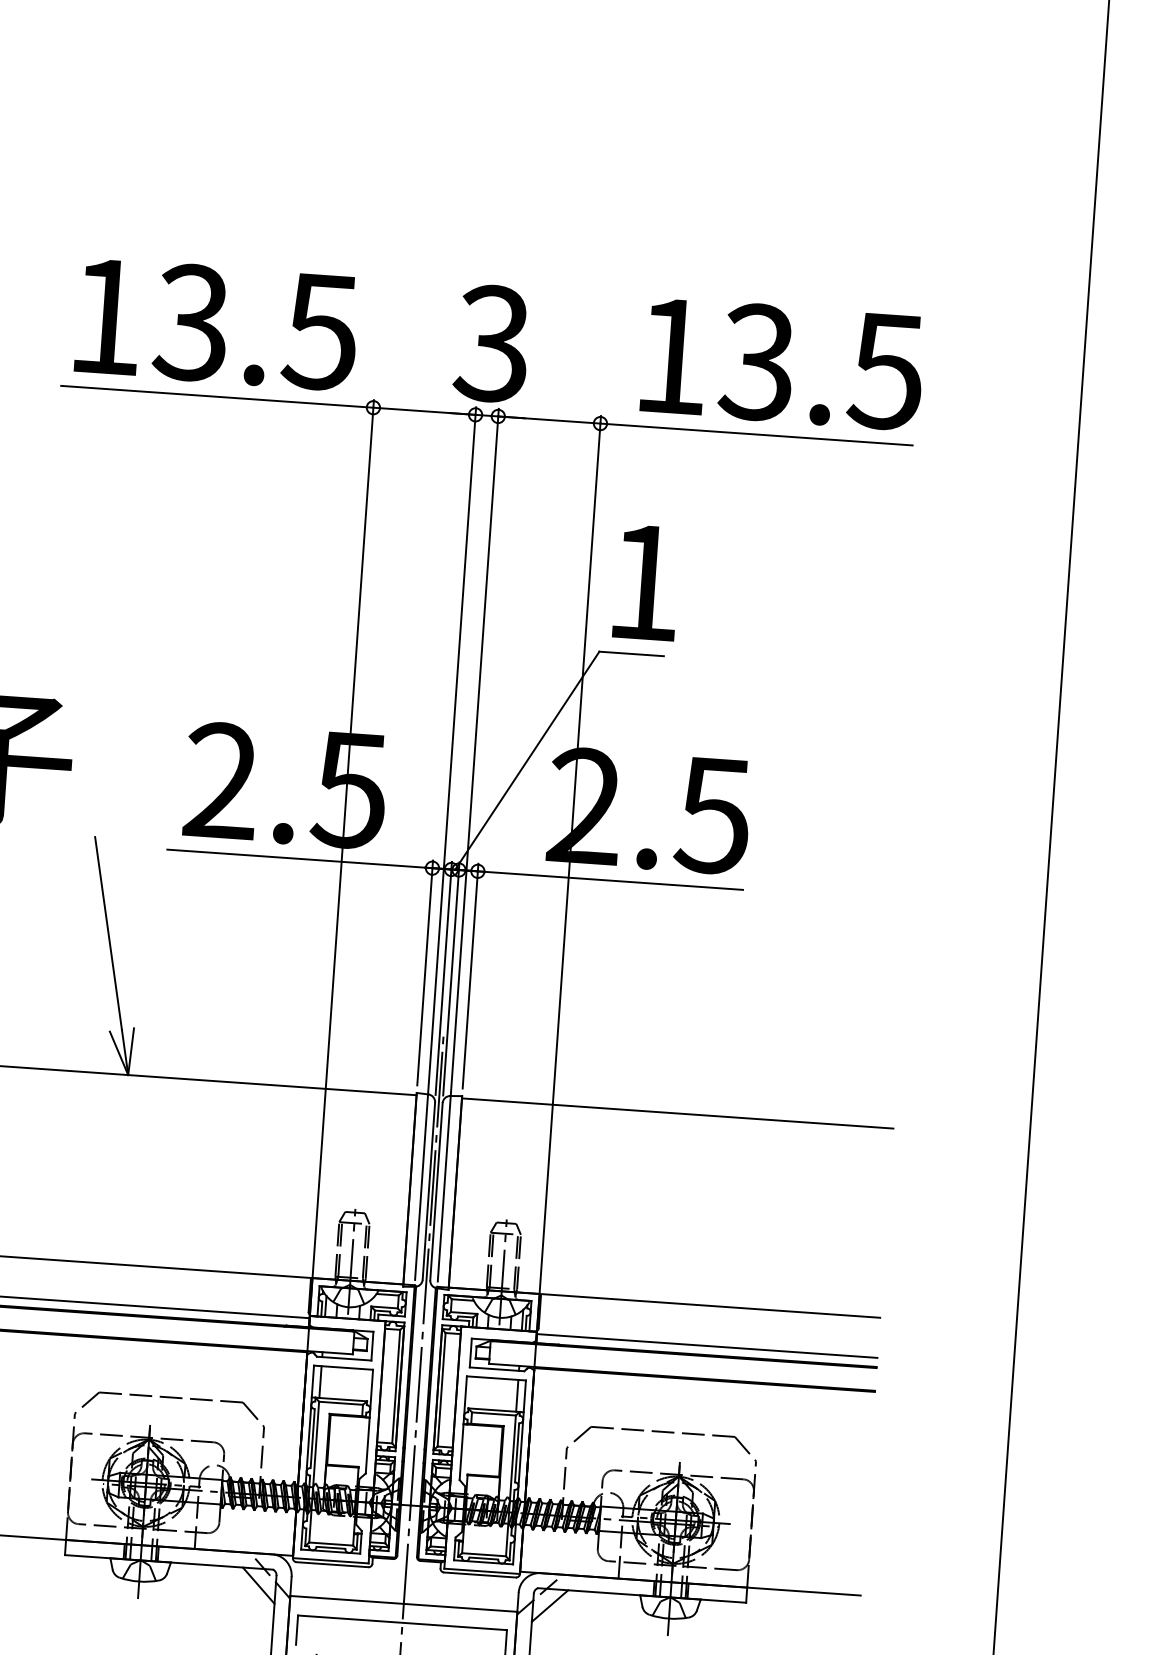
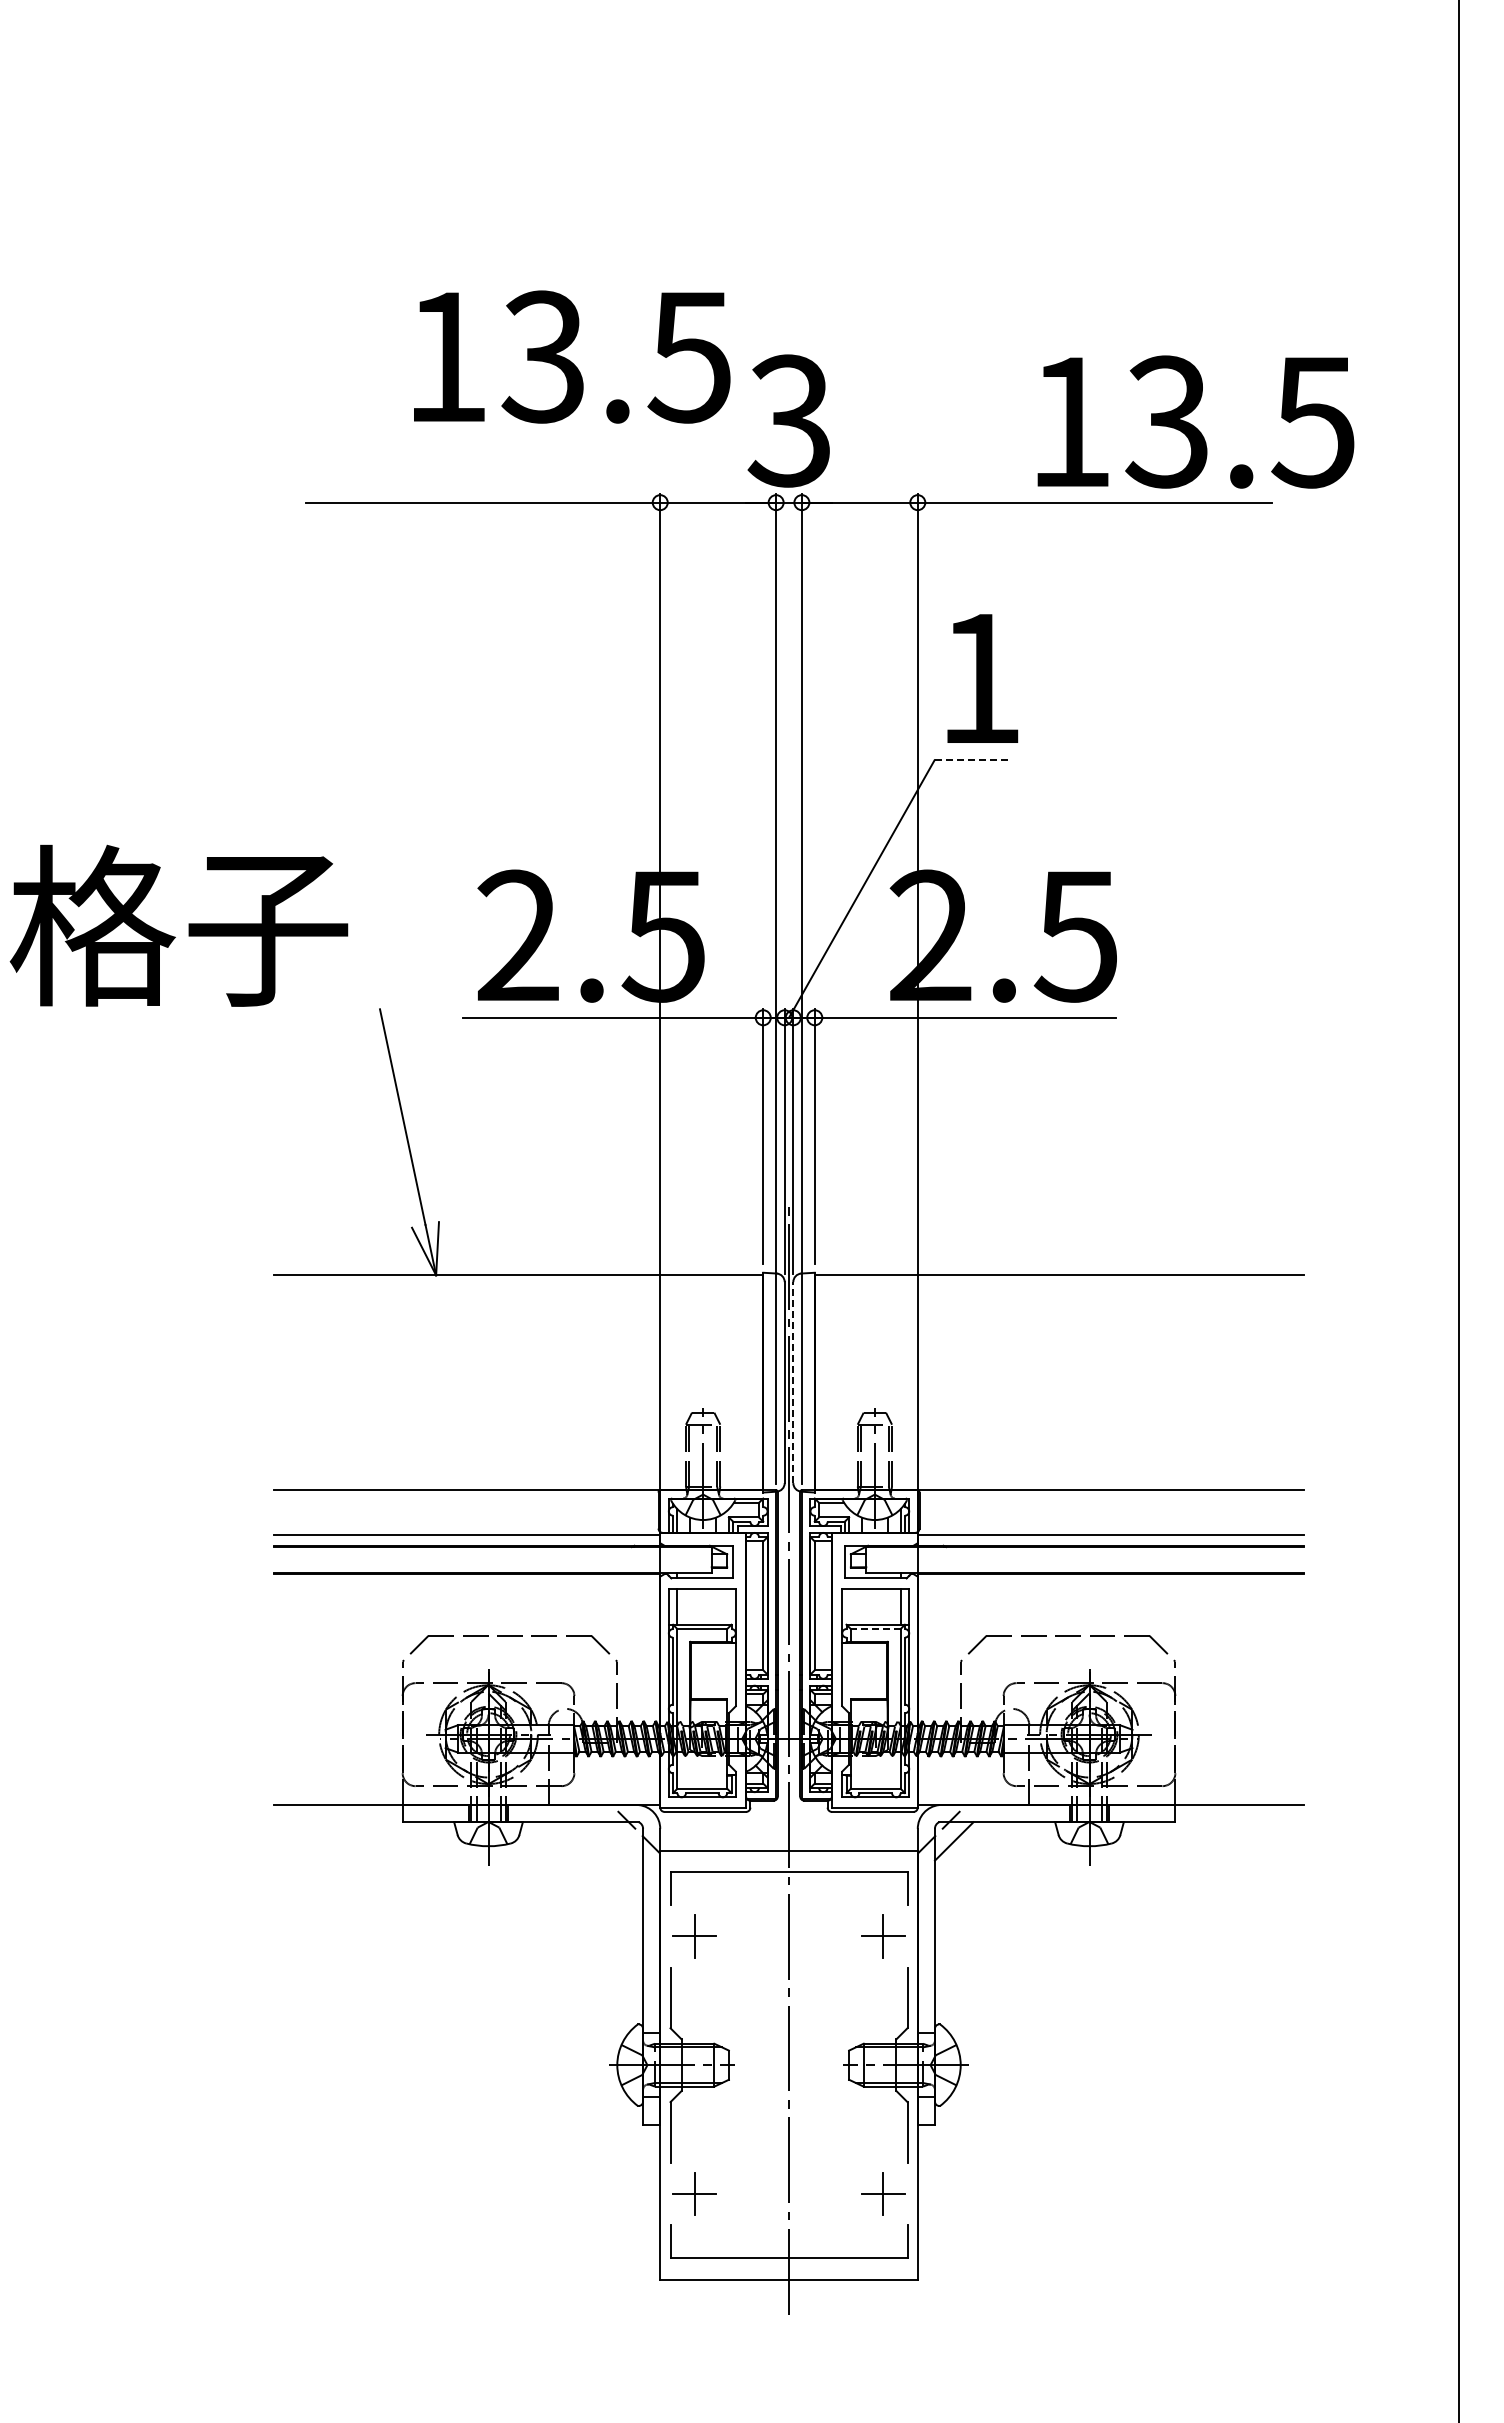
text: (217, 324) -> (572, 356), moved
text: (782, 363) -> (1195, 421), moved
line: (631, 654) -> (971, 760), solid -> dashed
line: (436, 1191) -> (793, 1382), solid -> dashed
line: (493, 1414) -> (875, 1629), solid -> dashed
line: (258, 1585) -> (623, 1841), removed

